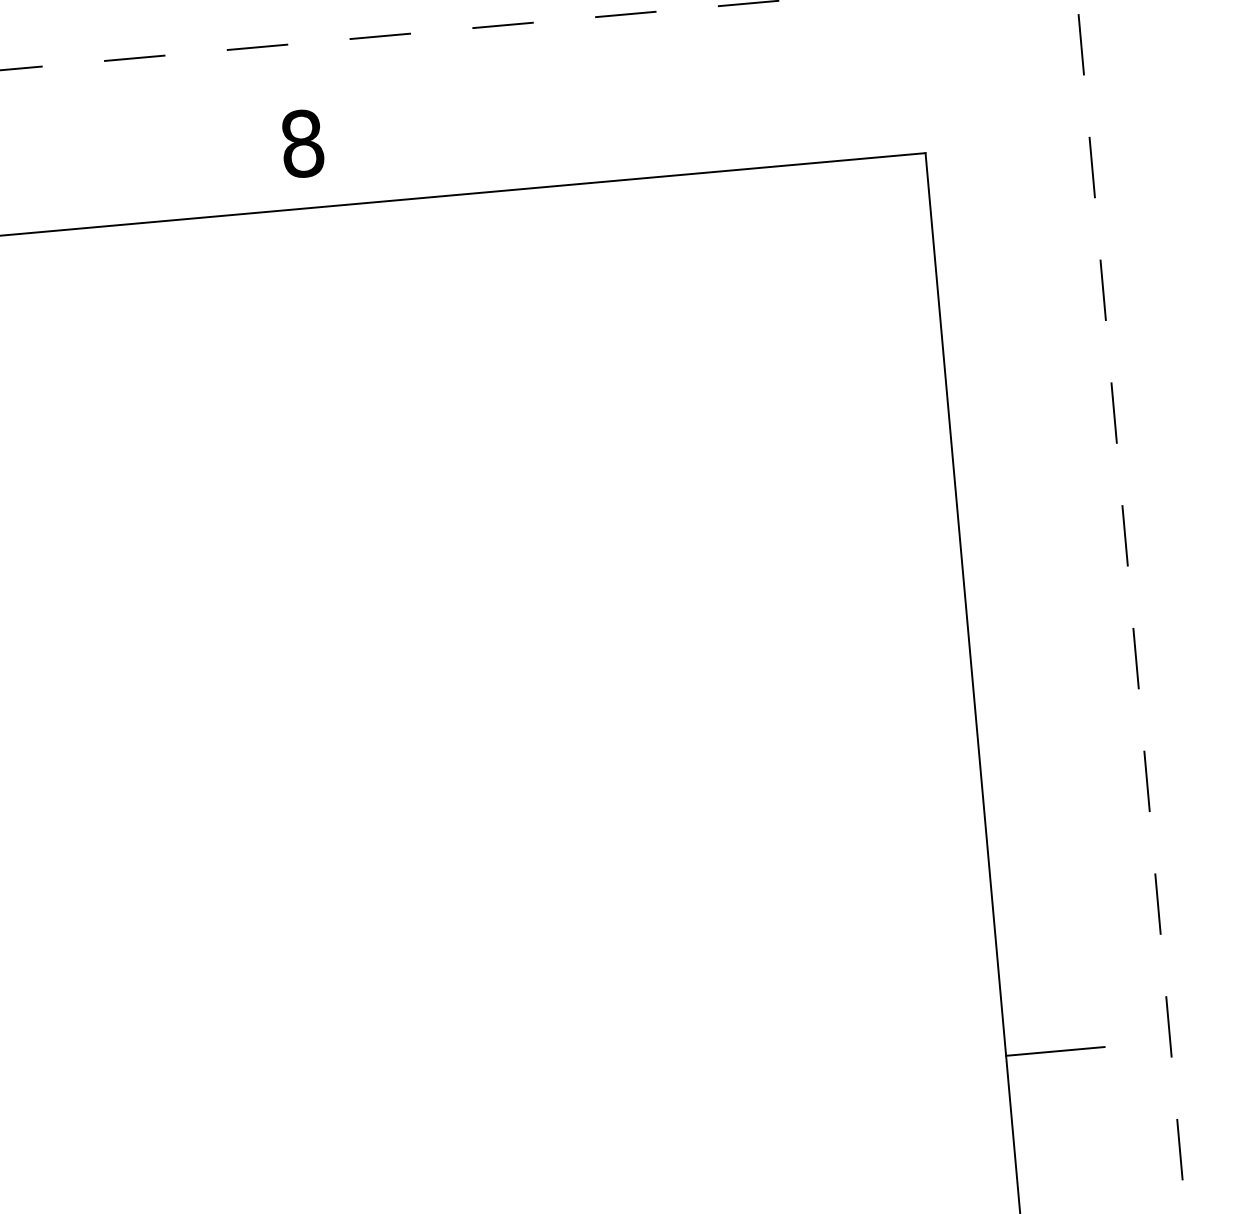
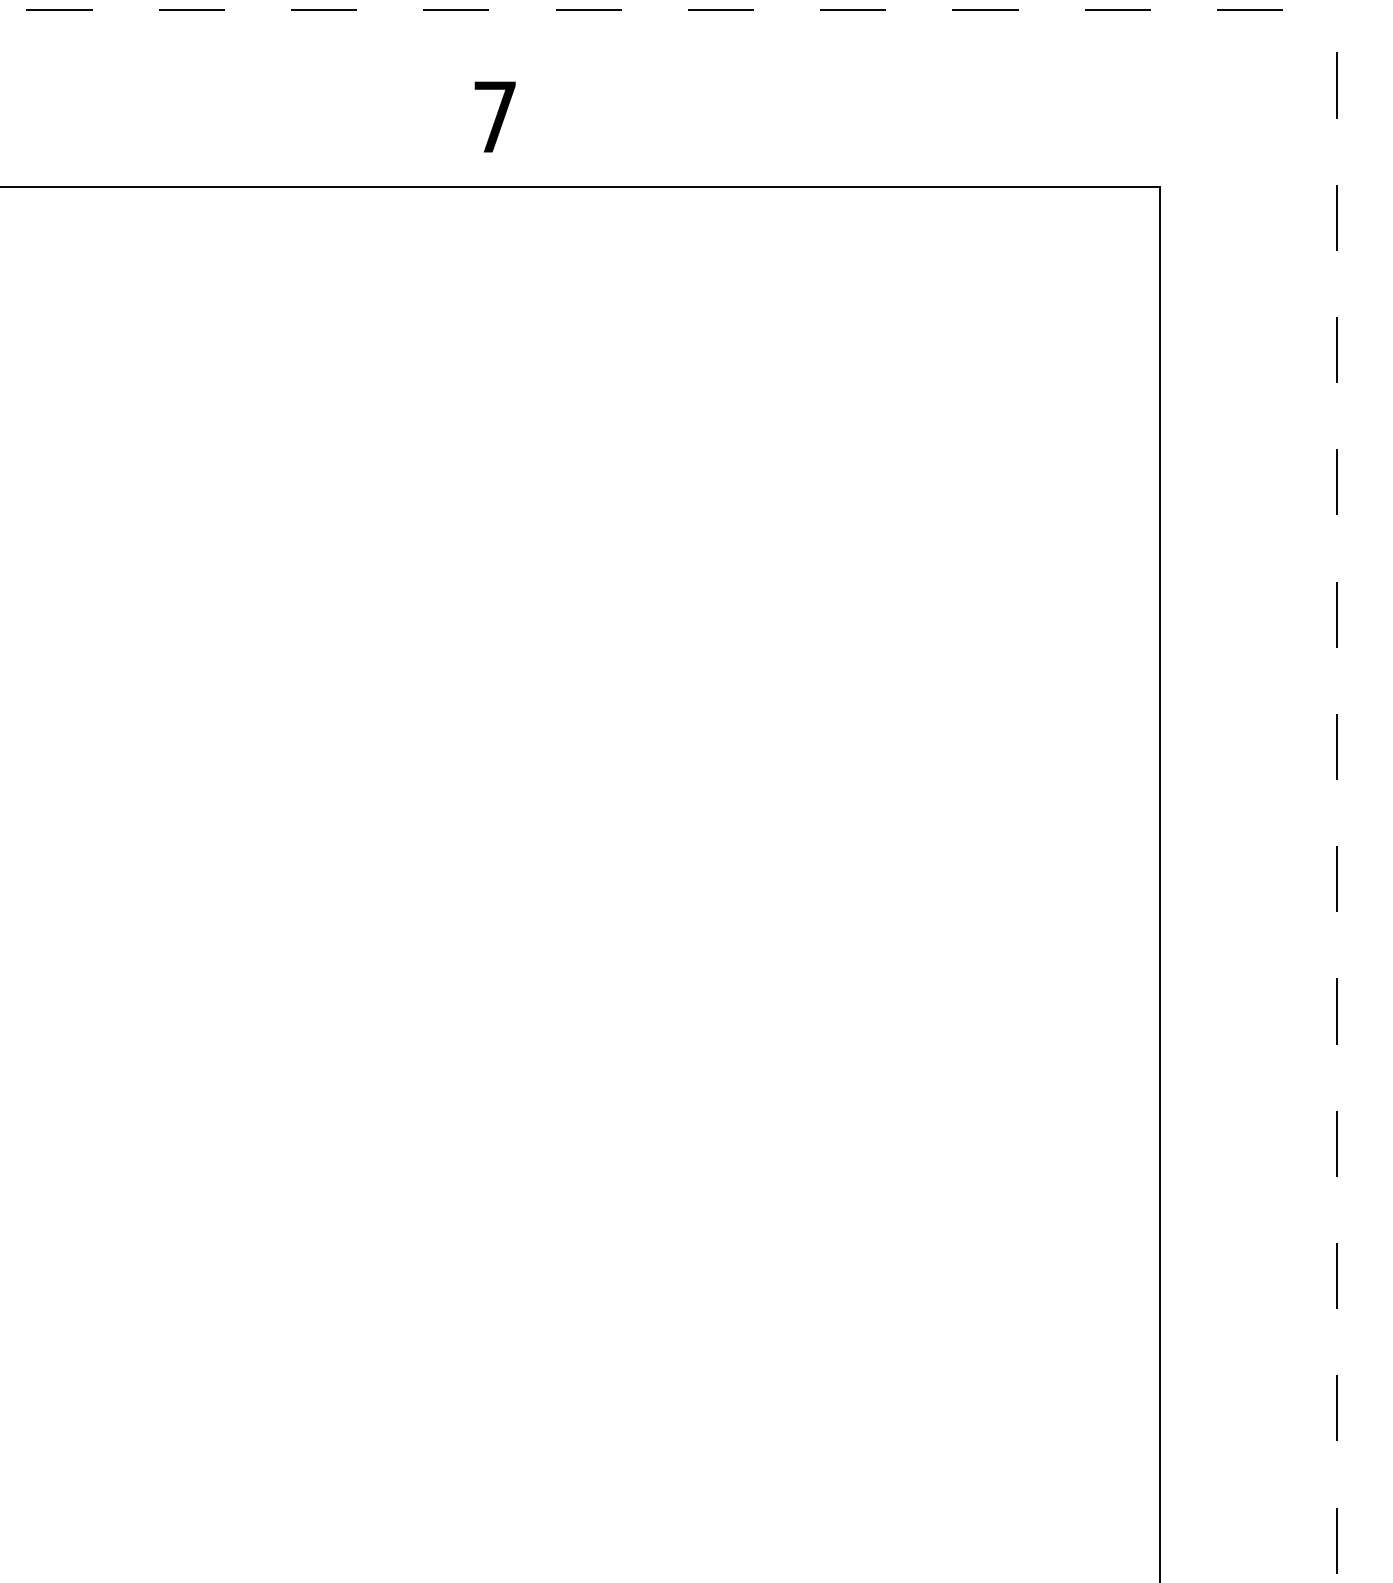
text: (302, 143) -> (495, 116), 8 -> 7
line: (1055, 1051) -> (1213, 1159), removed

